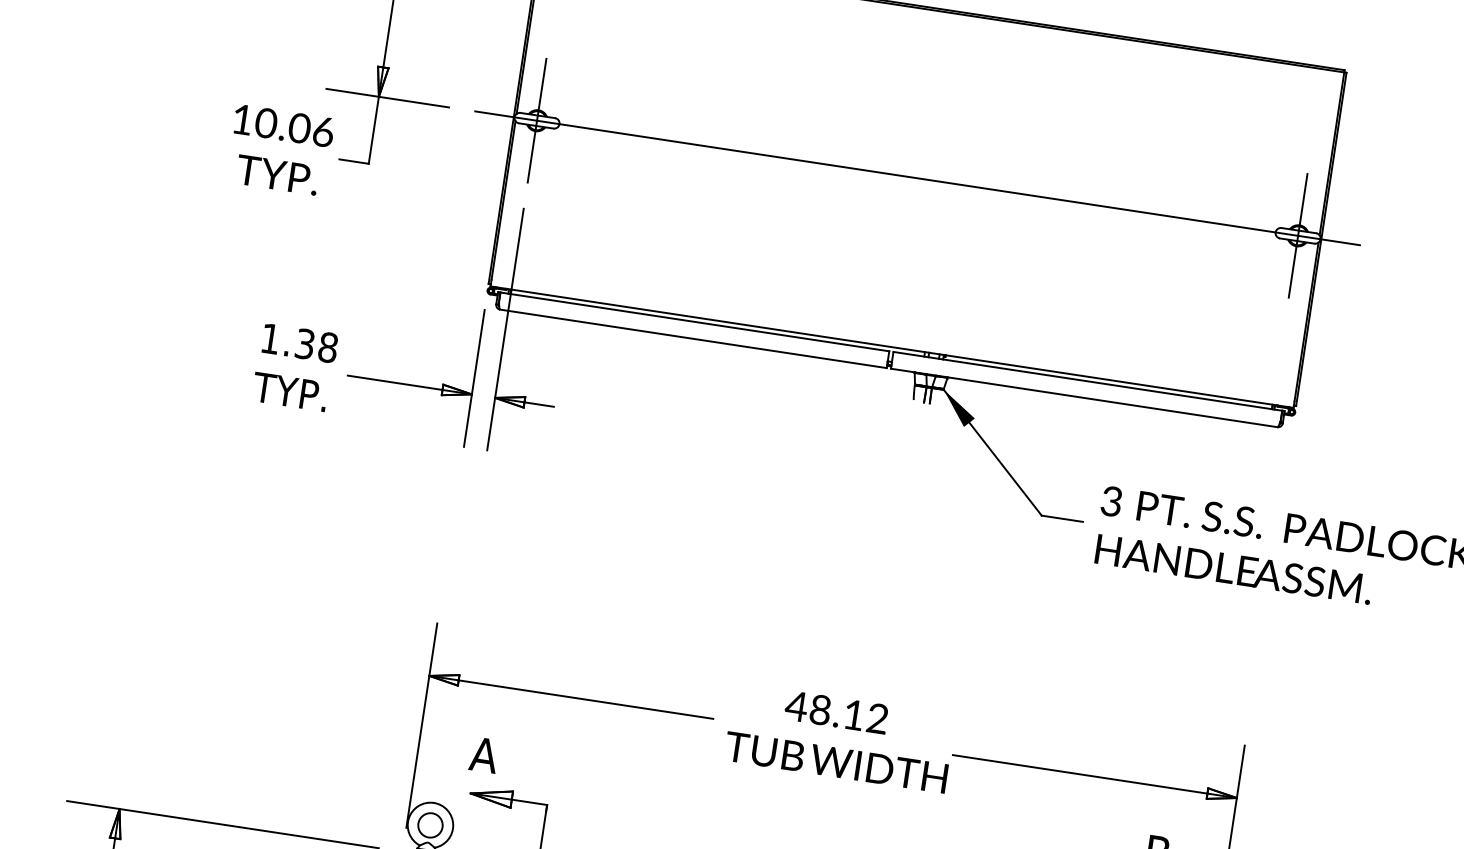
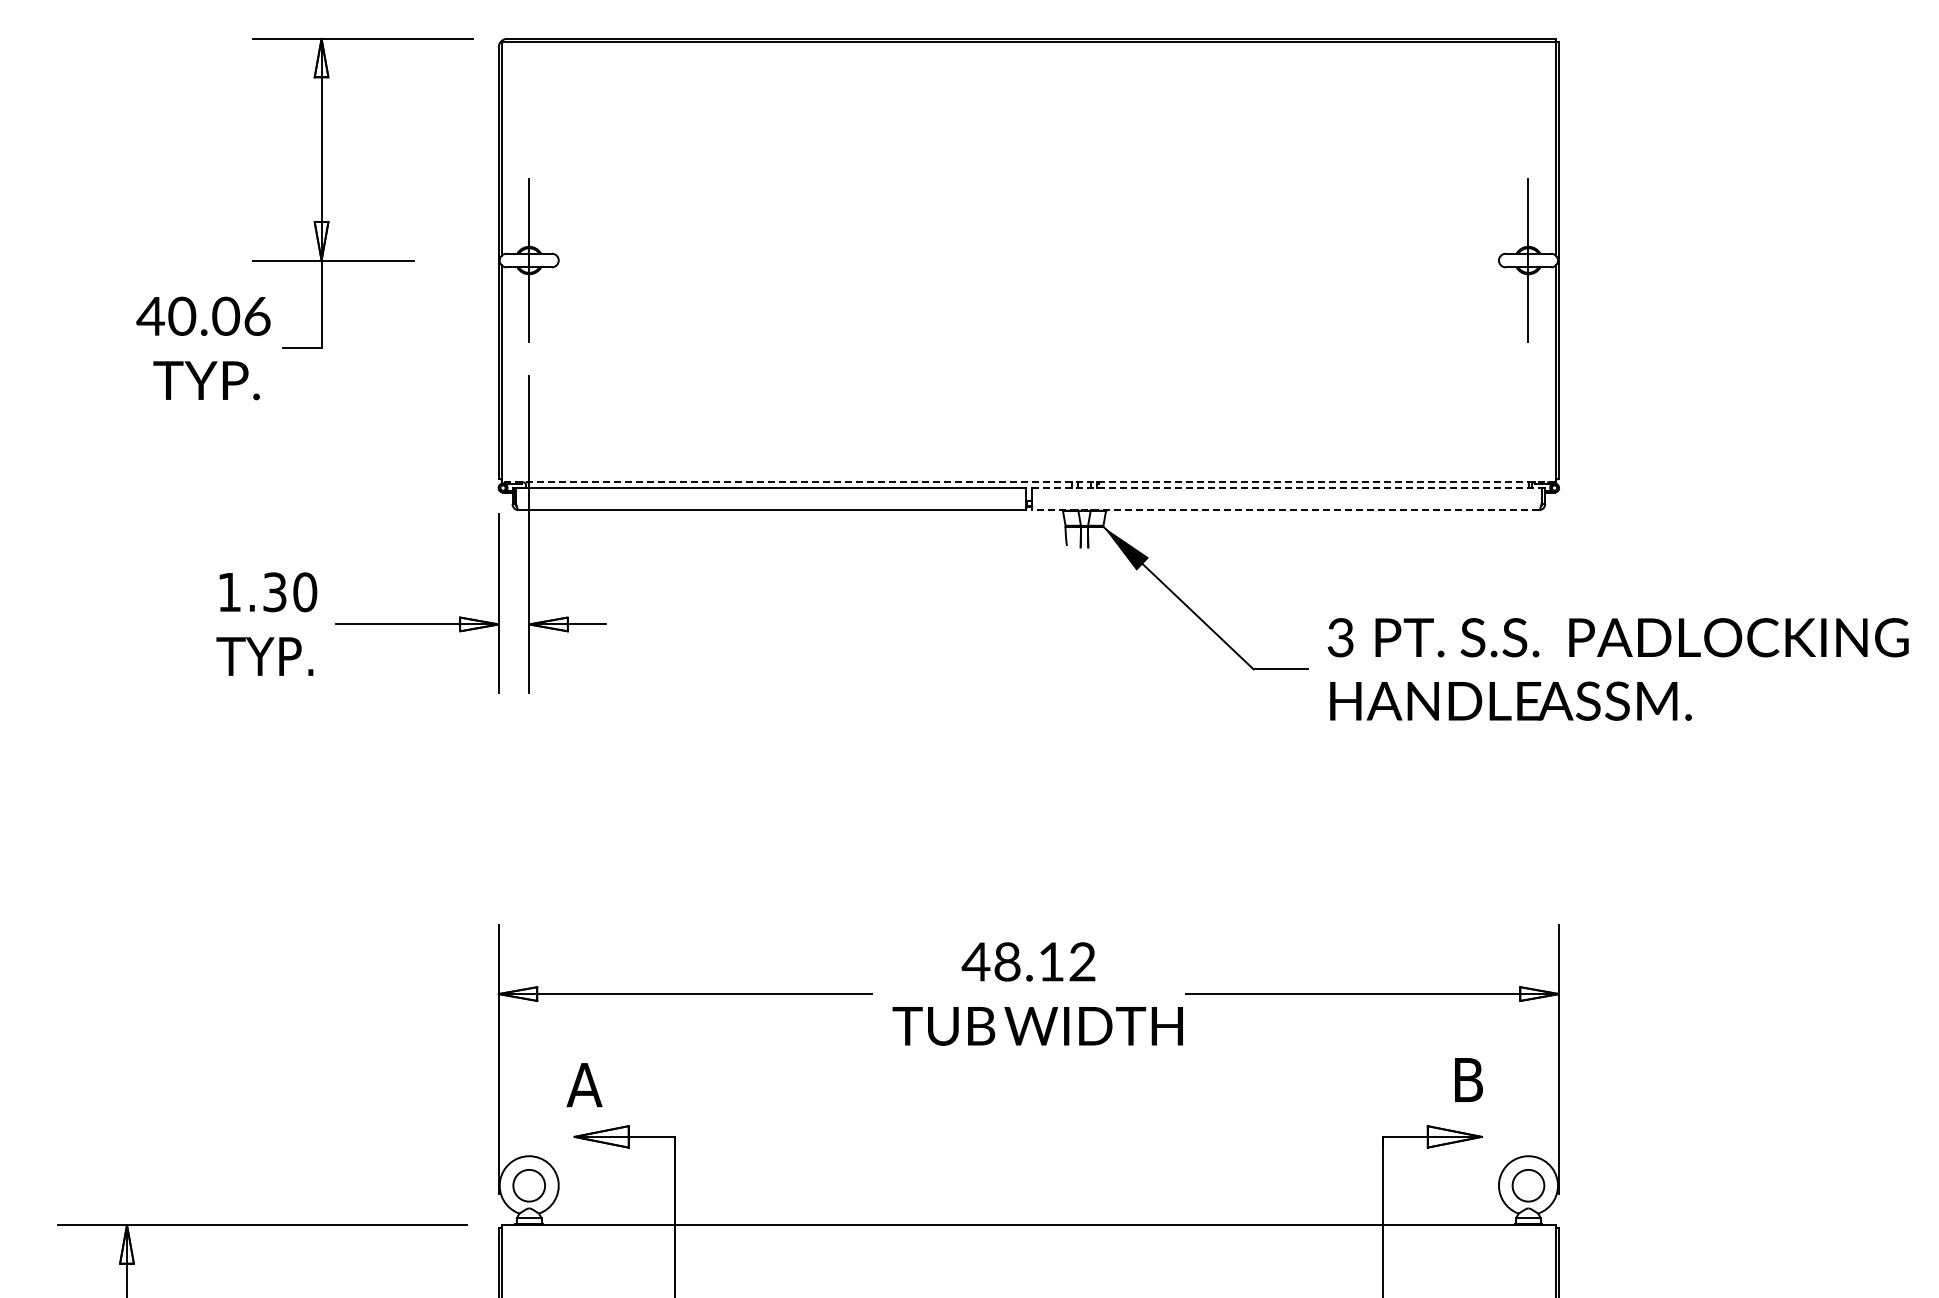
text: (242, 119) -> (150, 316), 10.06 -> 40.06
line: (917, 178) -> (1028, 260), removed
text: (328, 347) -> (305, 592), 1.38 -> 1.30
line: (891, 347) -> (1028, 482), solid -> dashed
line: (1088, 381) -> (1287, 488), solid -> dashed
line: (1084, 398) -> (1285, 510), solid -> dashed

